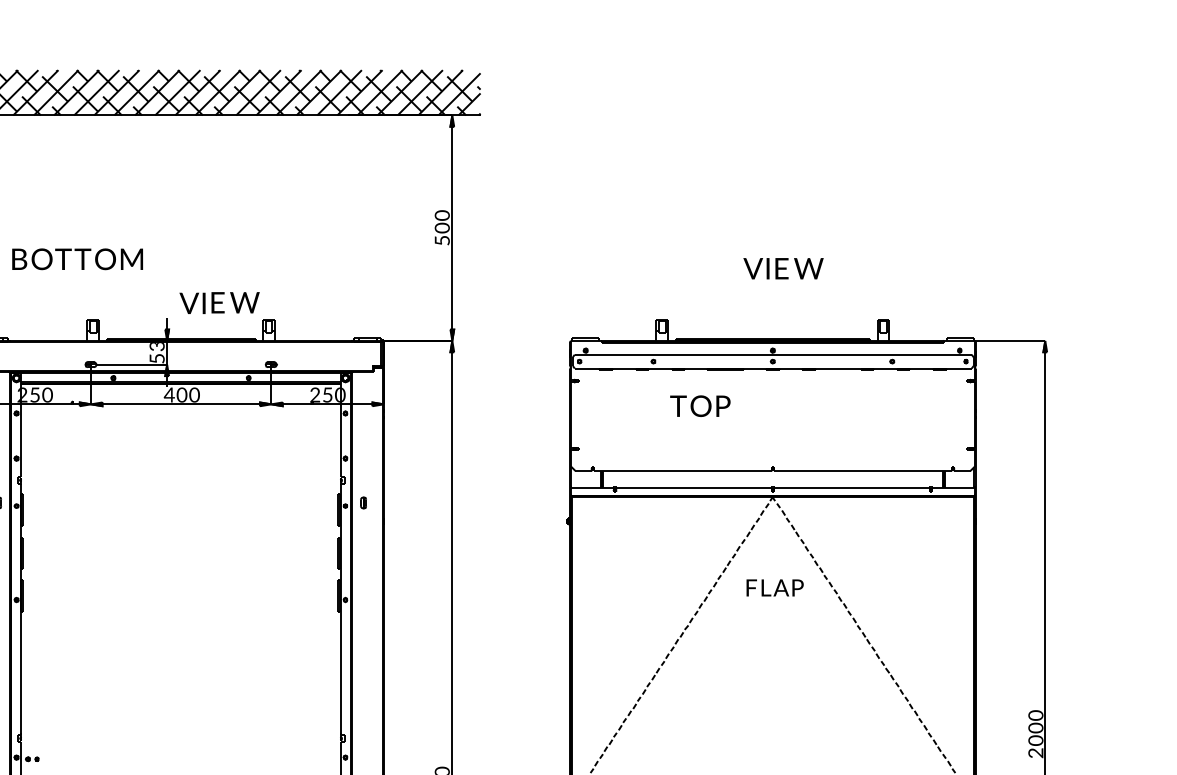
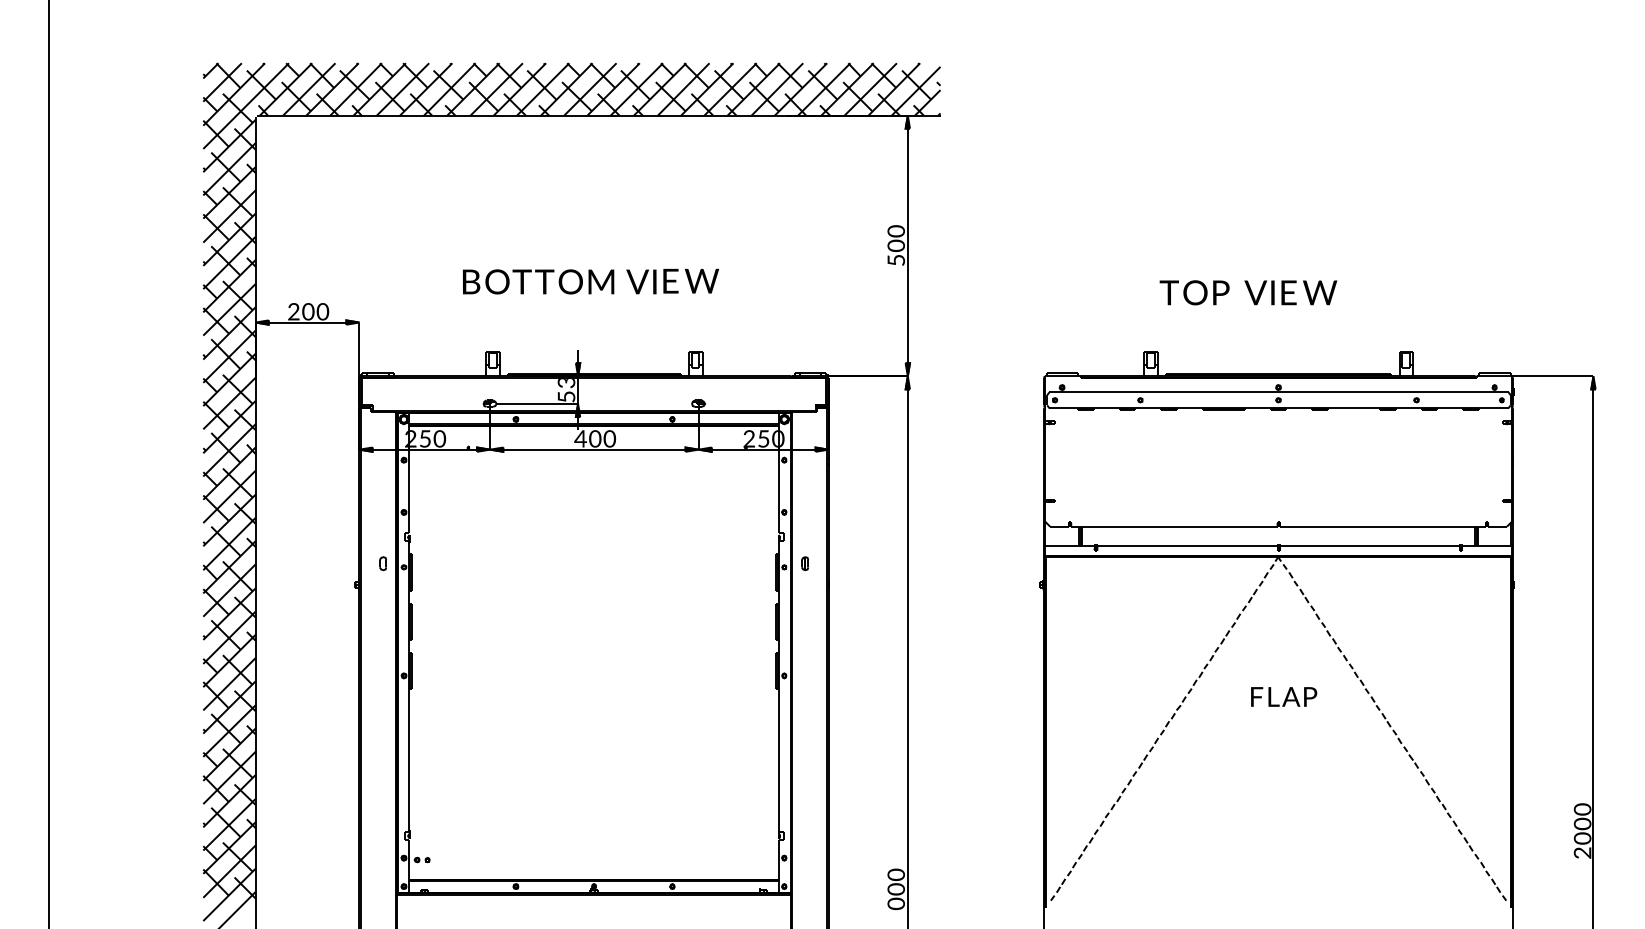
text: (77, 258) -> (538, 281), moved
text: (219, 303) -> (672, 281), moved
text: (700, 405) -> (1194, 292), moved
text: (775, 587) -> (1284, 696), moved

